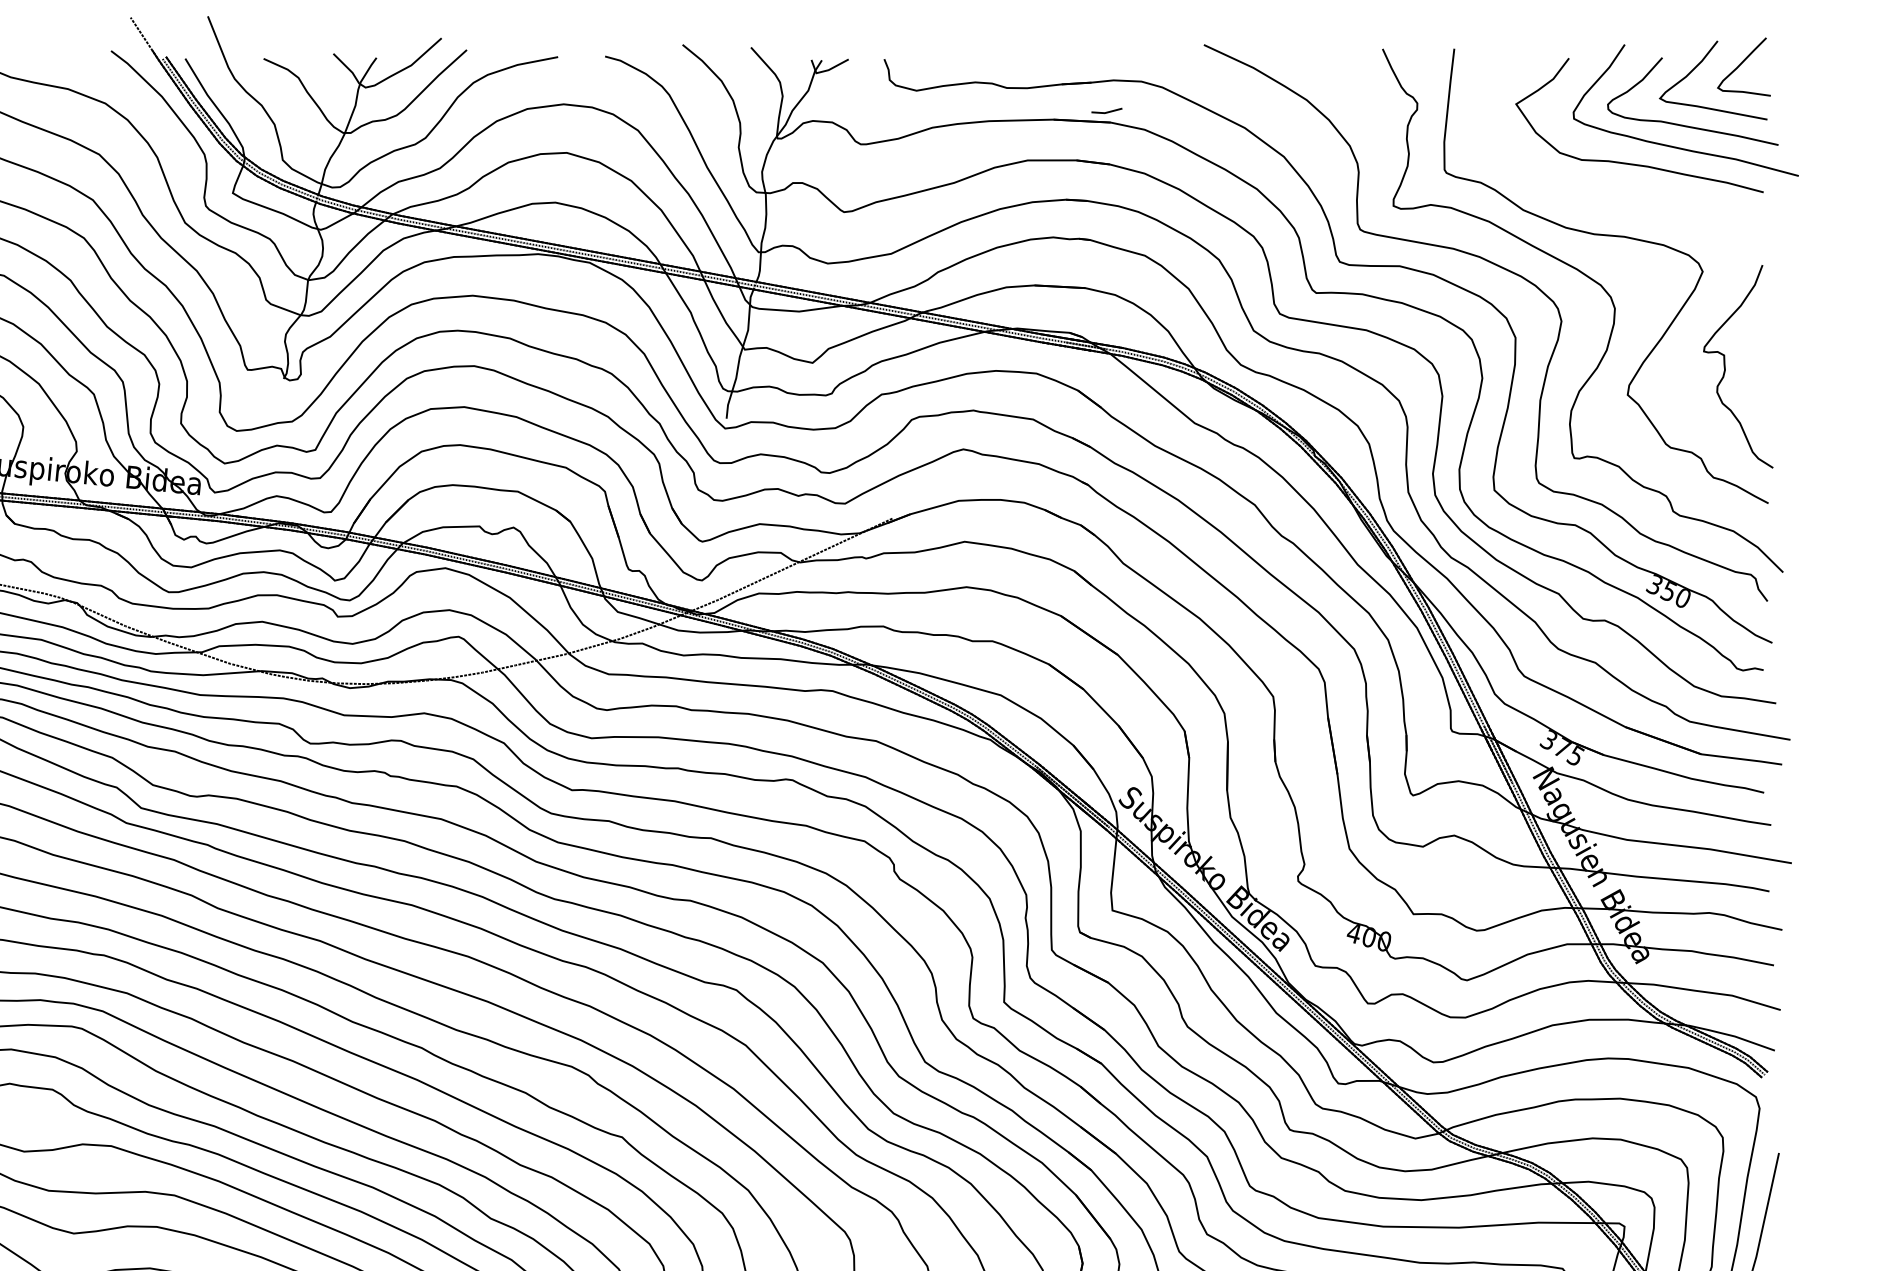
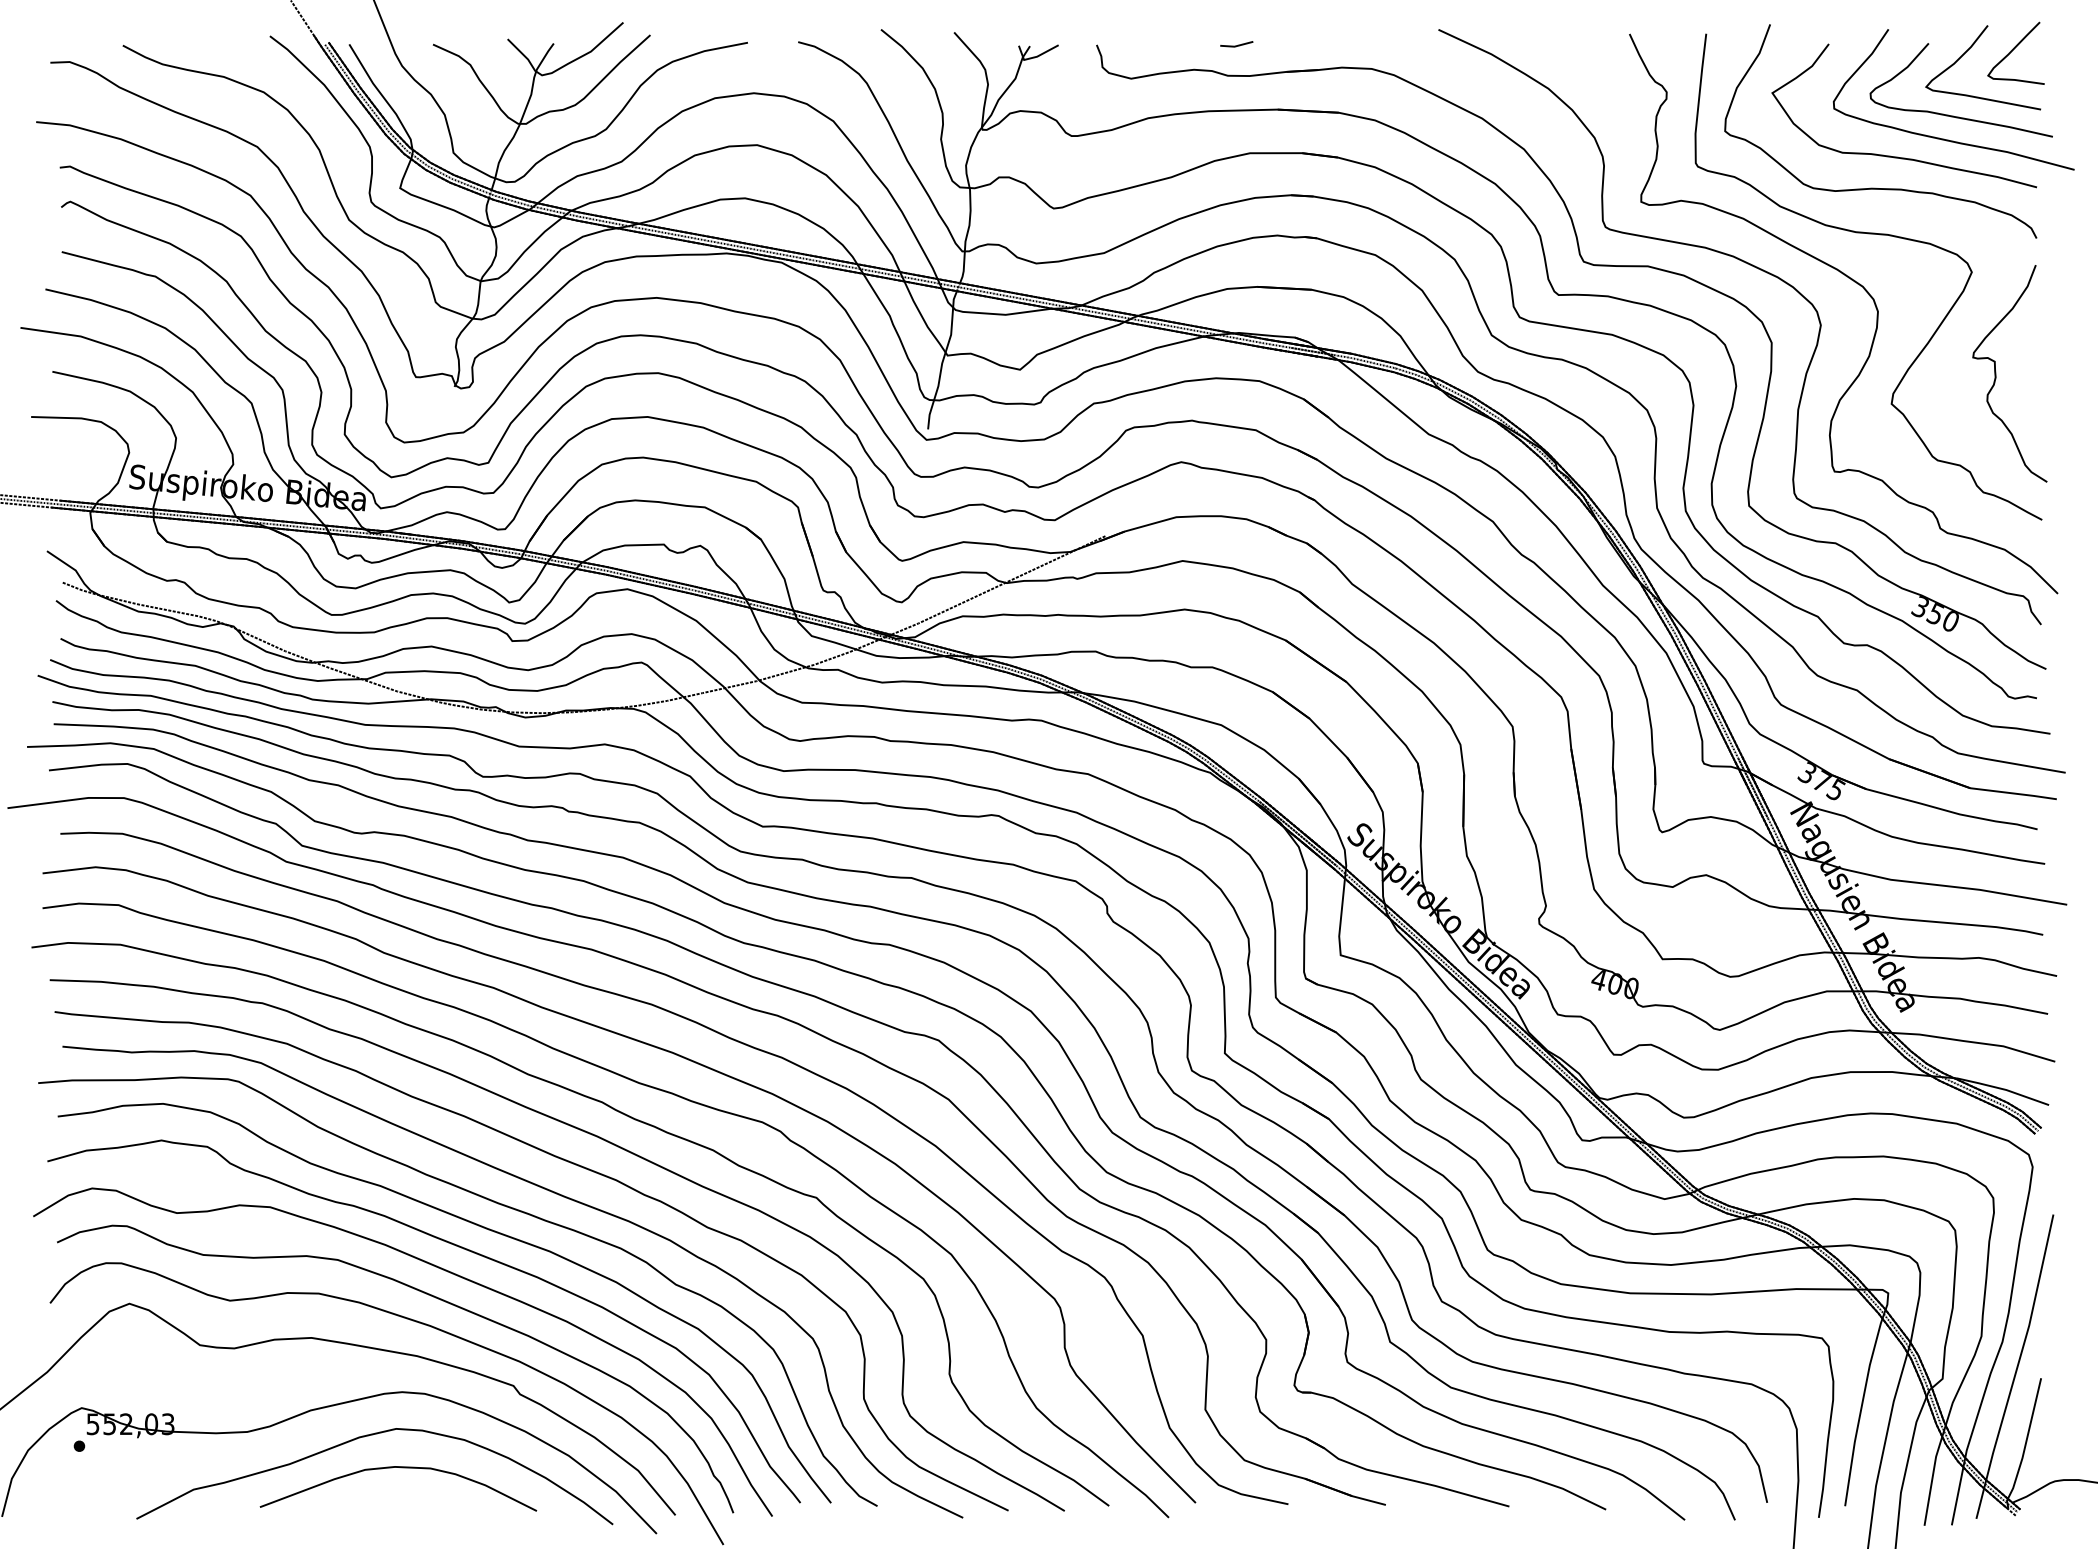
line: (1106, 112) -> (1236, 45), moved
curve: (1612, 192) -> (1875, 187), added

